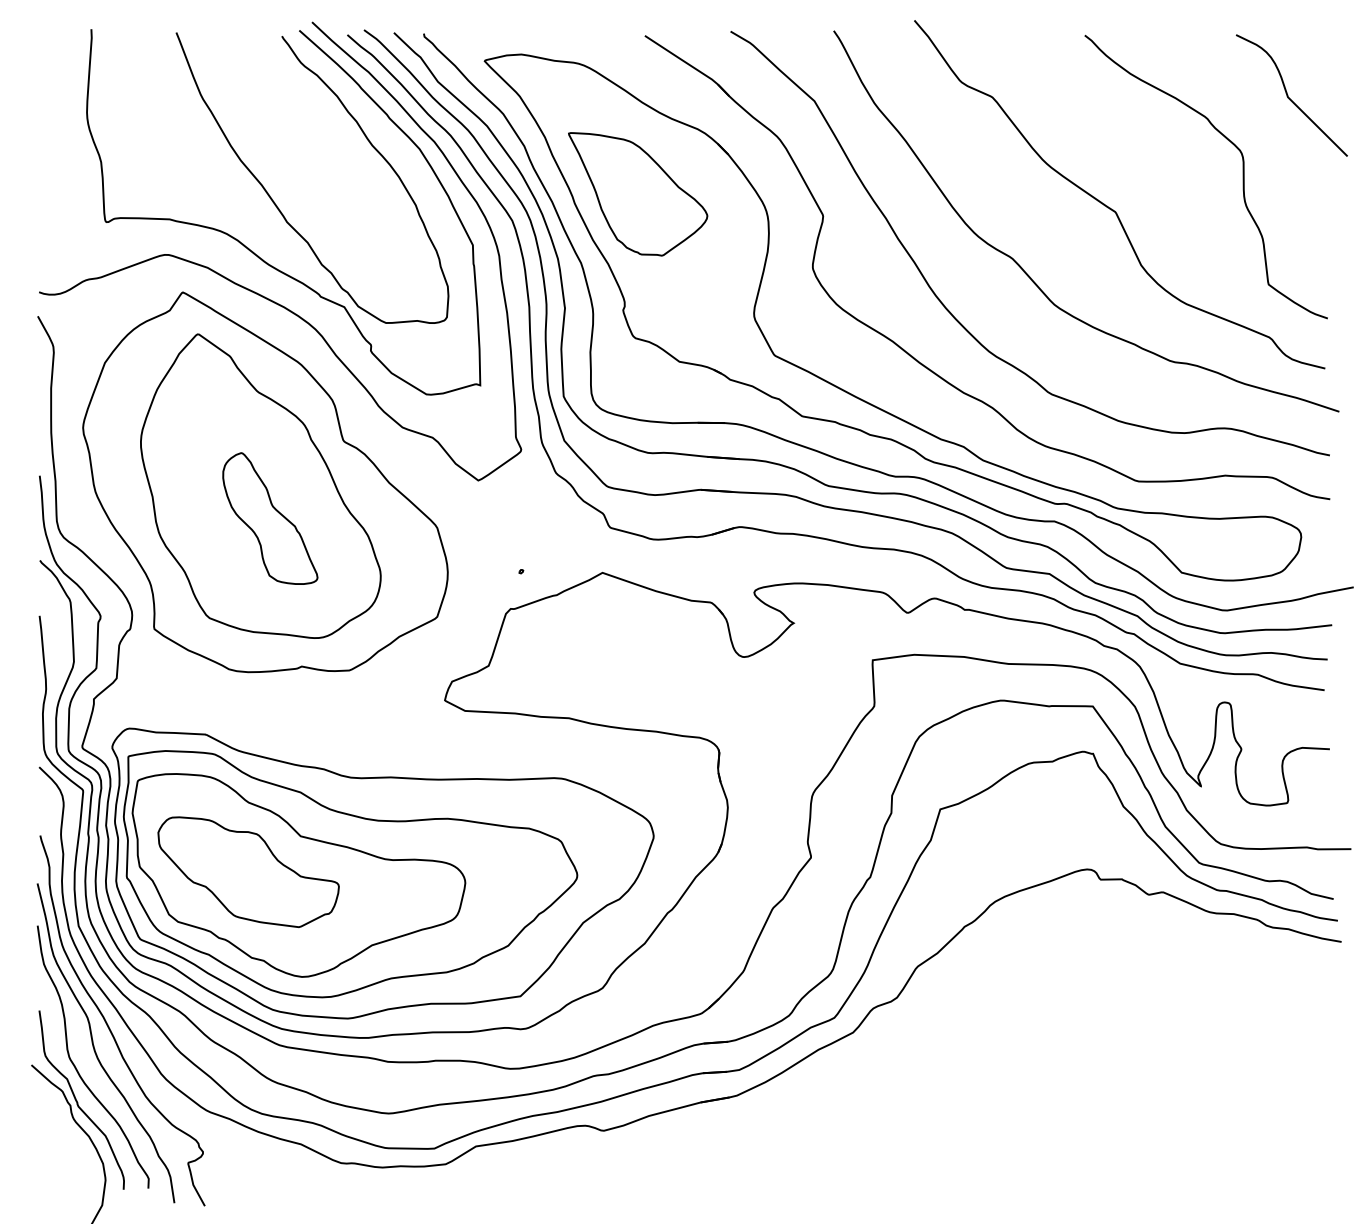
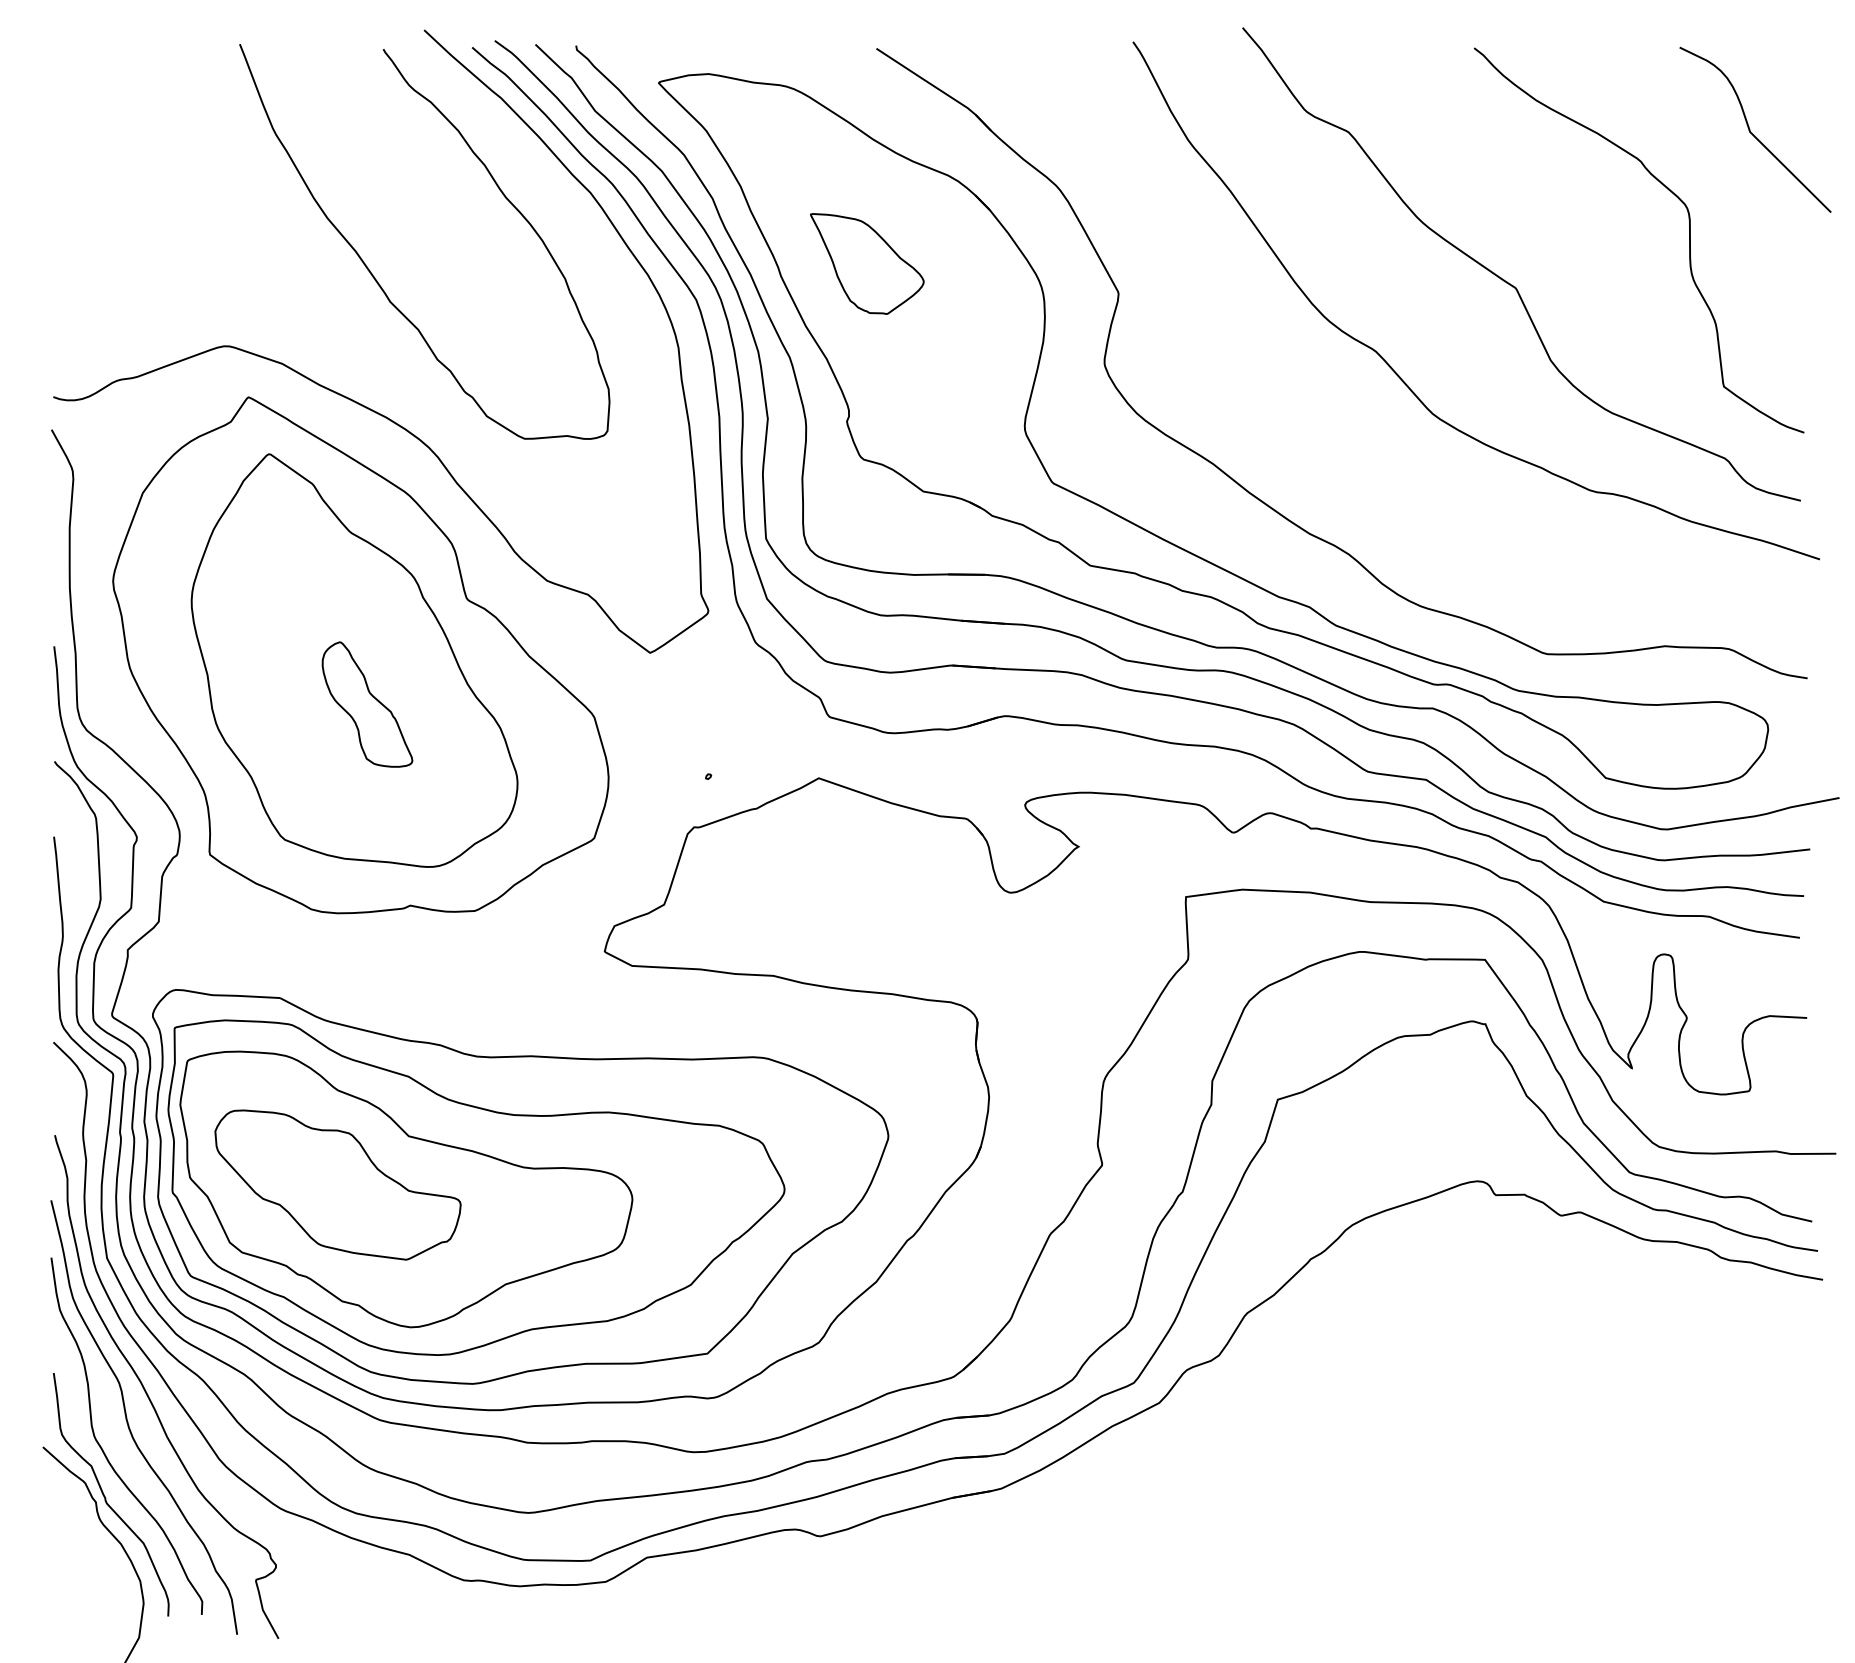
part: (638, 193) -> (867, 263), size x0.6
curve: (251, 250) -> (342, 340), removed
curve: (949, 310) -> (1290, 422), removed
part: (270, 518) -> (367, 704), size x0.7

